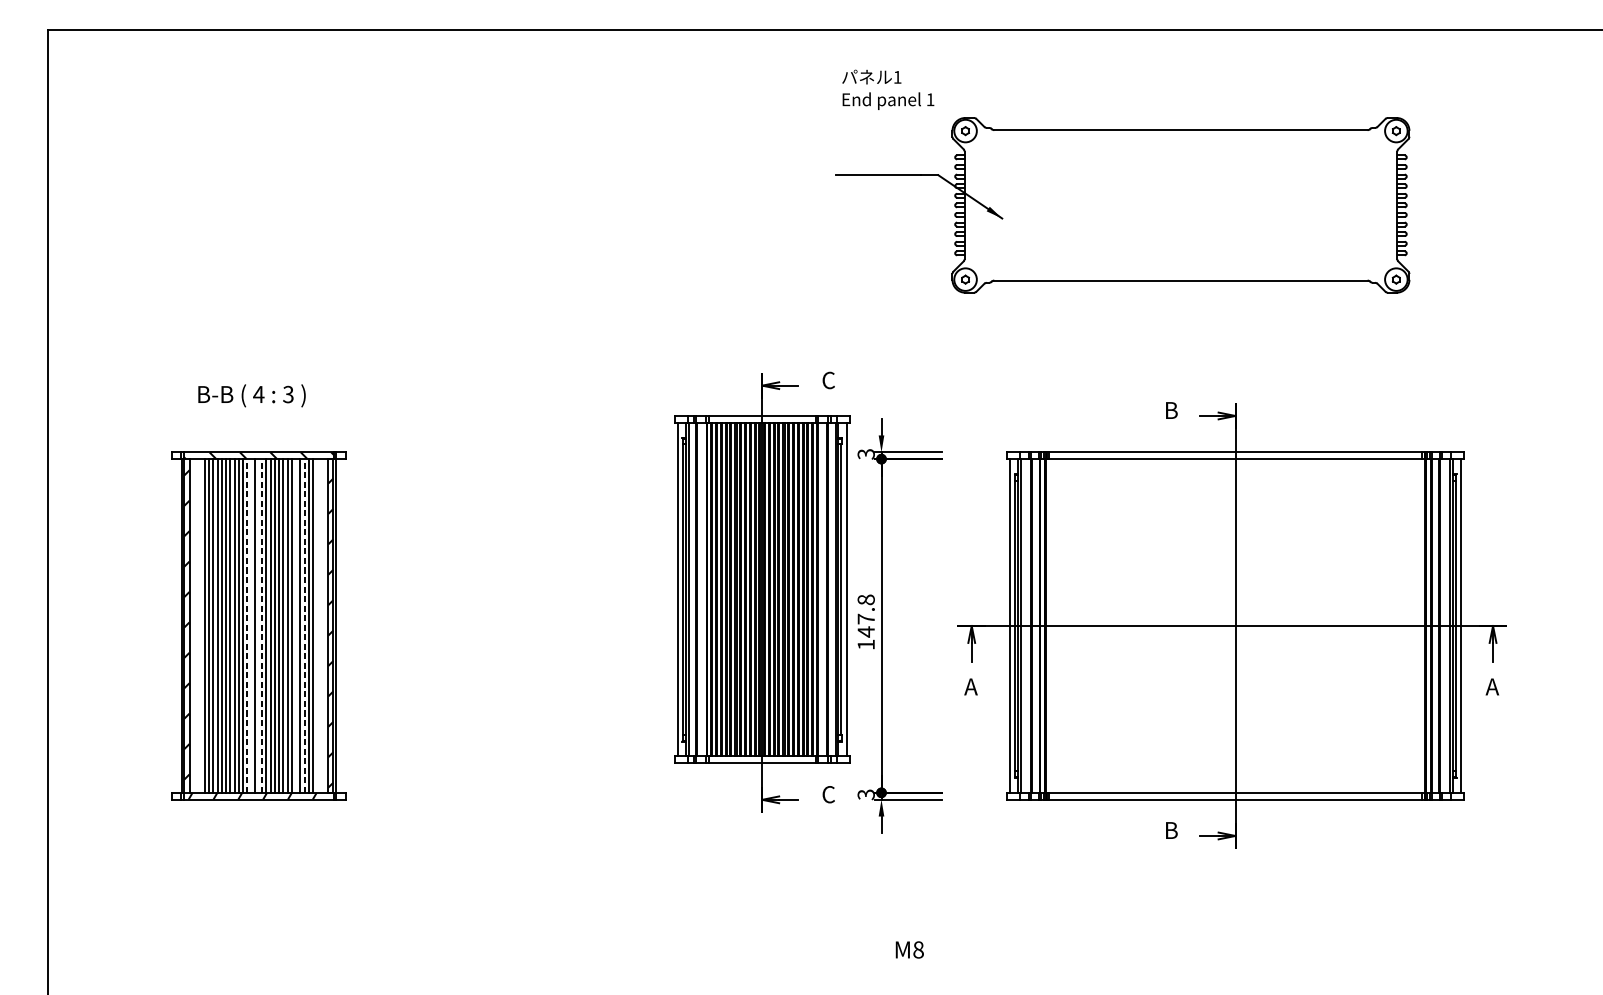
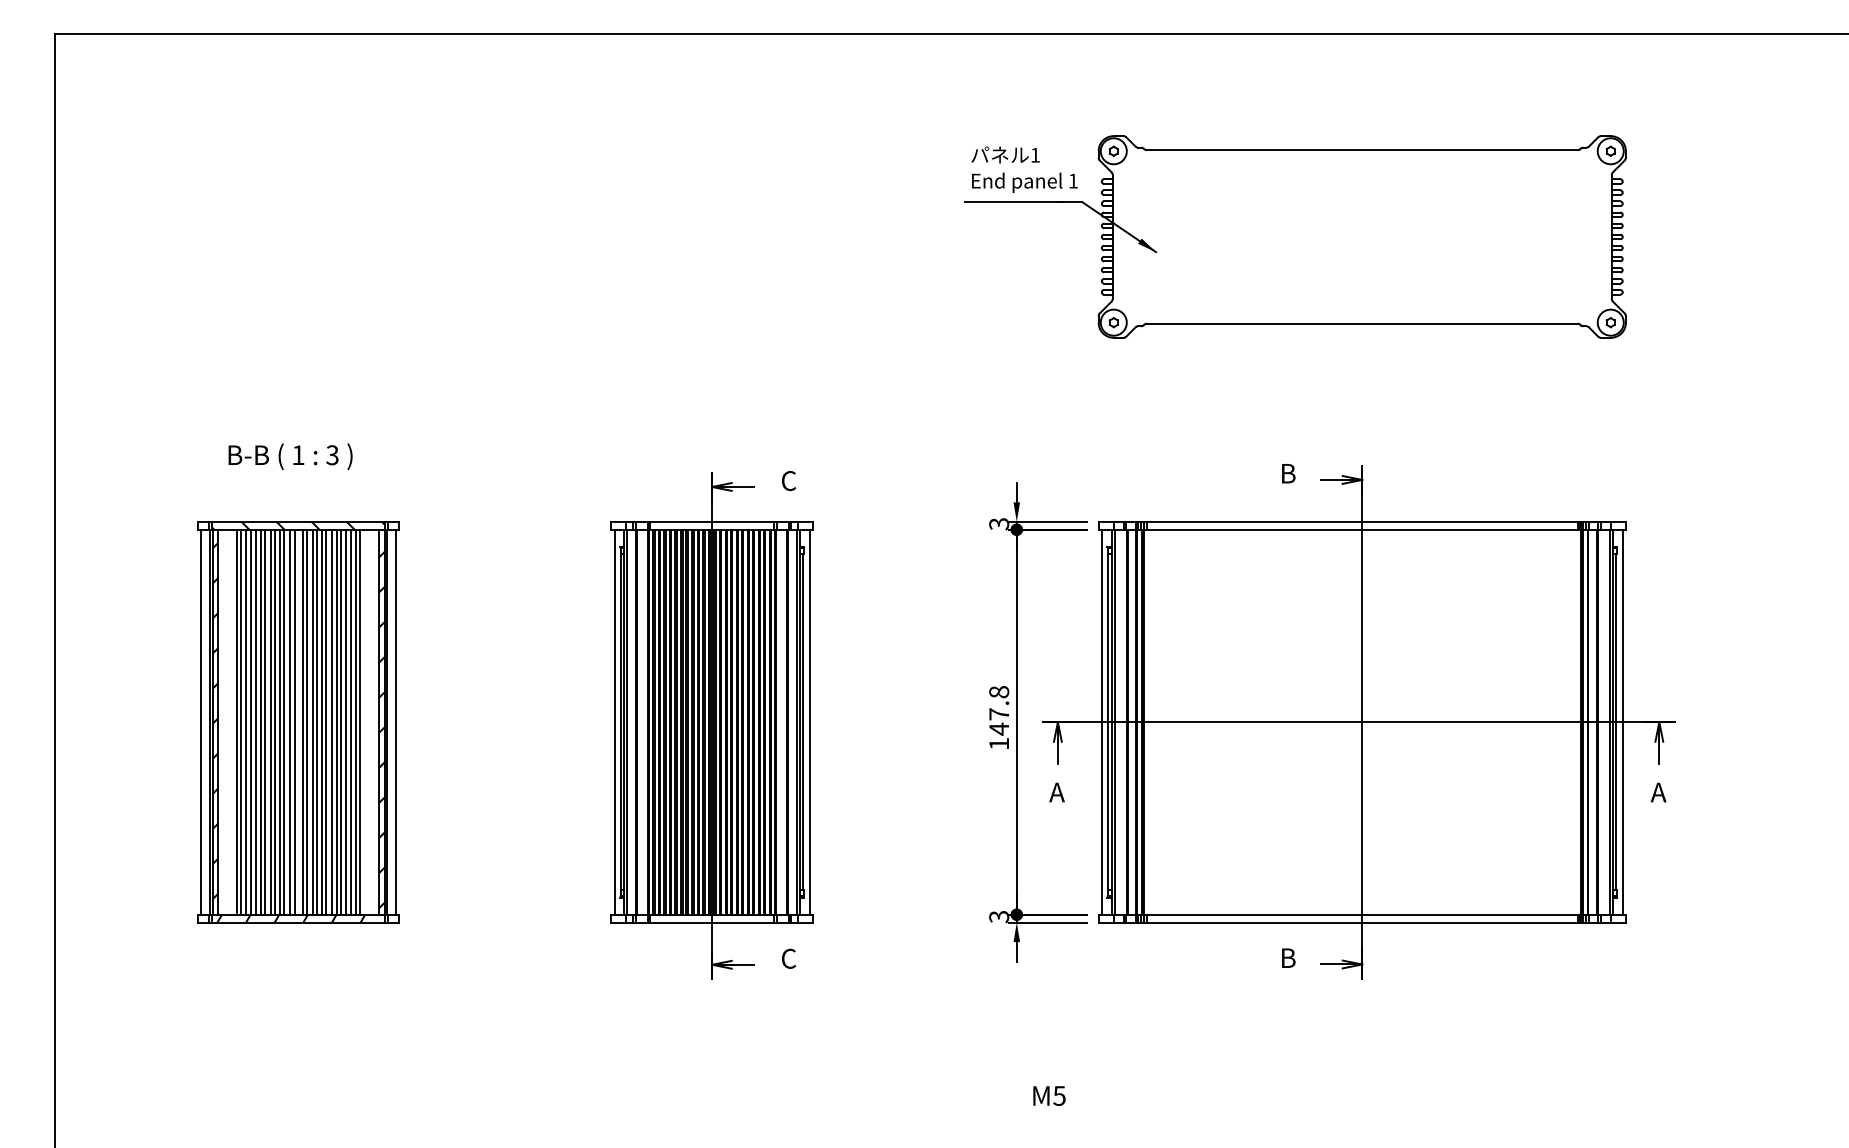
text: (888, 89) -> (1024, 169), moved
text: (258, 393) -> (298, 454), 4 -> 1
part: (761, 592) -> (711, 725), moved
line: (173, 625) -> (200, 721), added
line: (246, 625) -> (284, 721), dashed -> solid
line: (251, 625) -> (289, 721), added
line: (262, 625) -> (302, 721), dashed -> solid
line: (296, 625) -> (341, 721), added
line: (304, 625) -> (351, 721), dashed -> solid
line: (343, 625) -> (396, 721), added
part: (1232, 625) -> (1358, 721), moved
text: (918, 949) -> (1059, 1095), M8 -> M5

